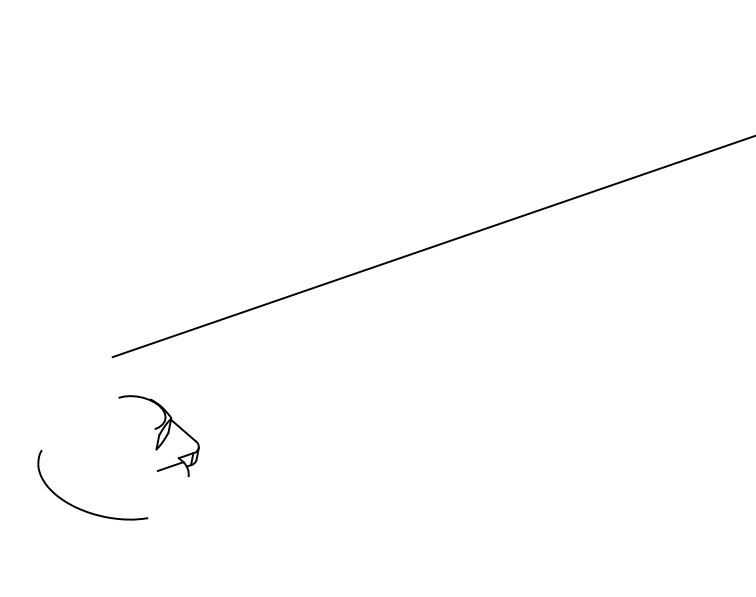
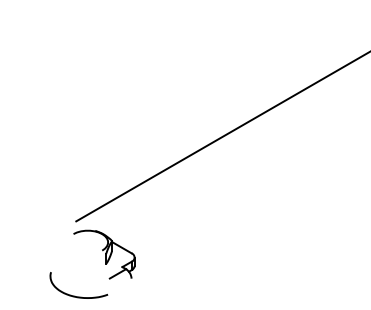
part: (156, 435) -> (104, 254), size x1.43

